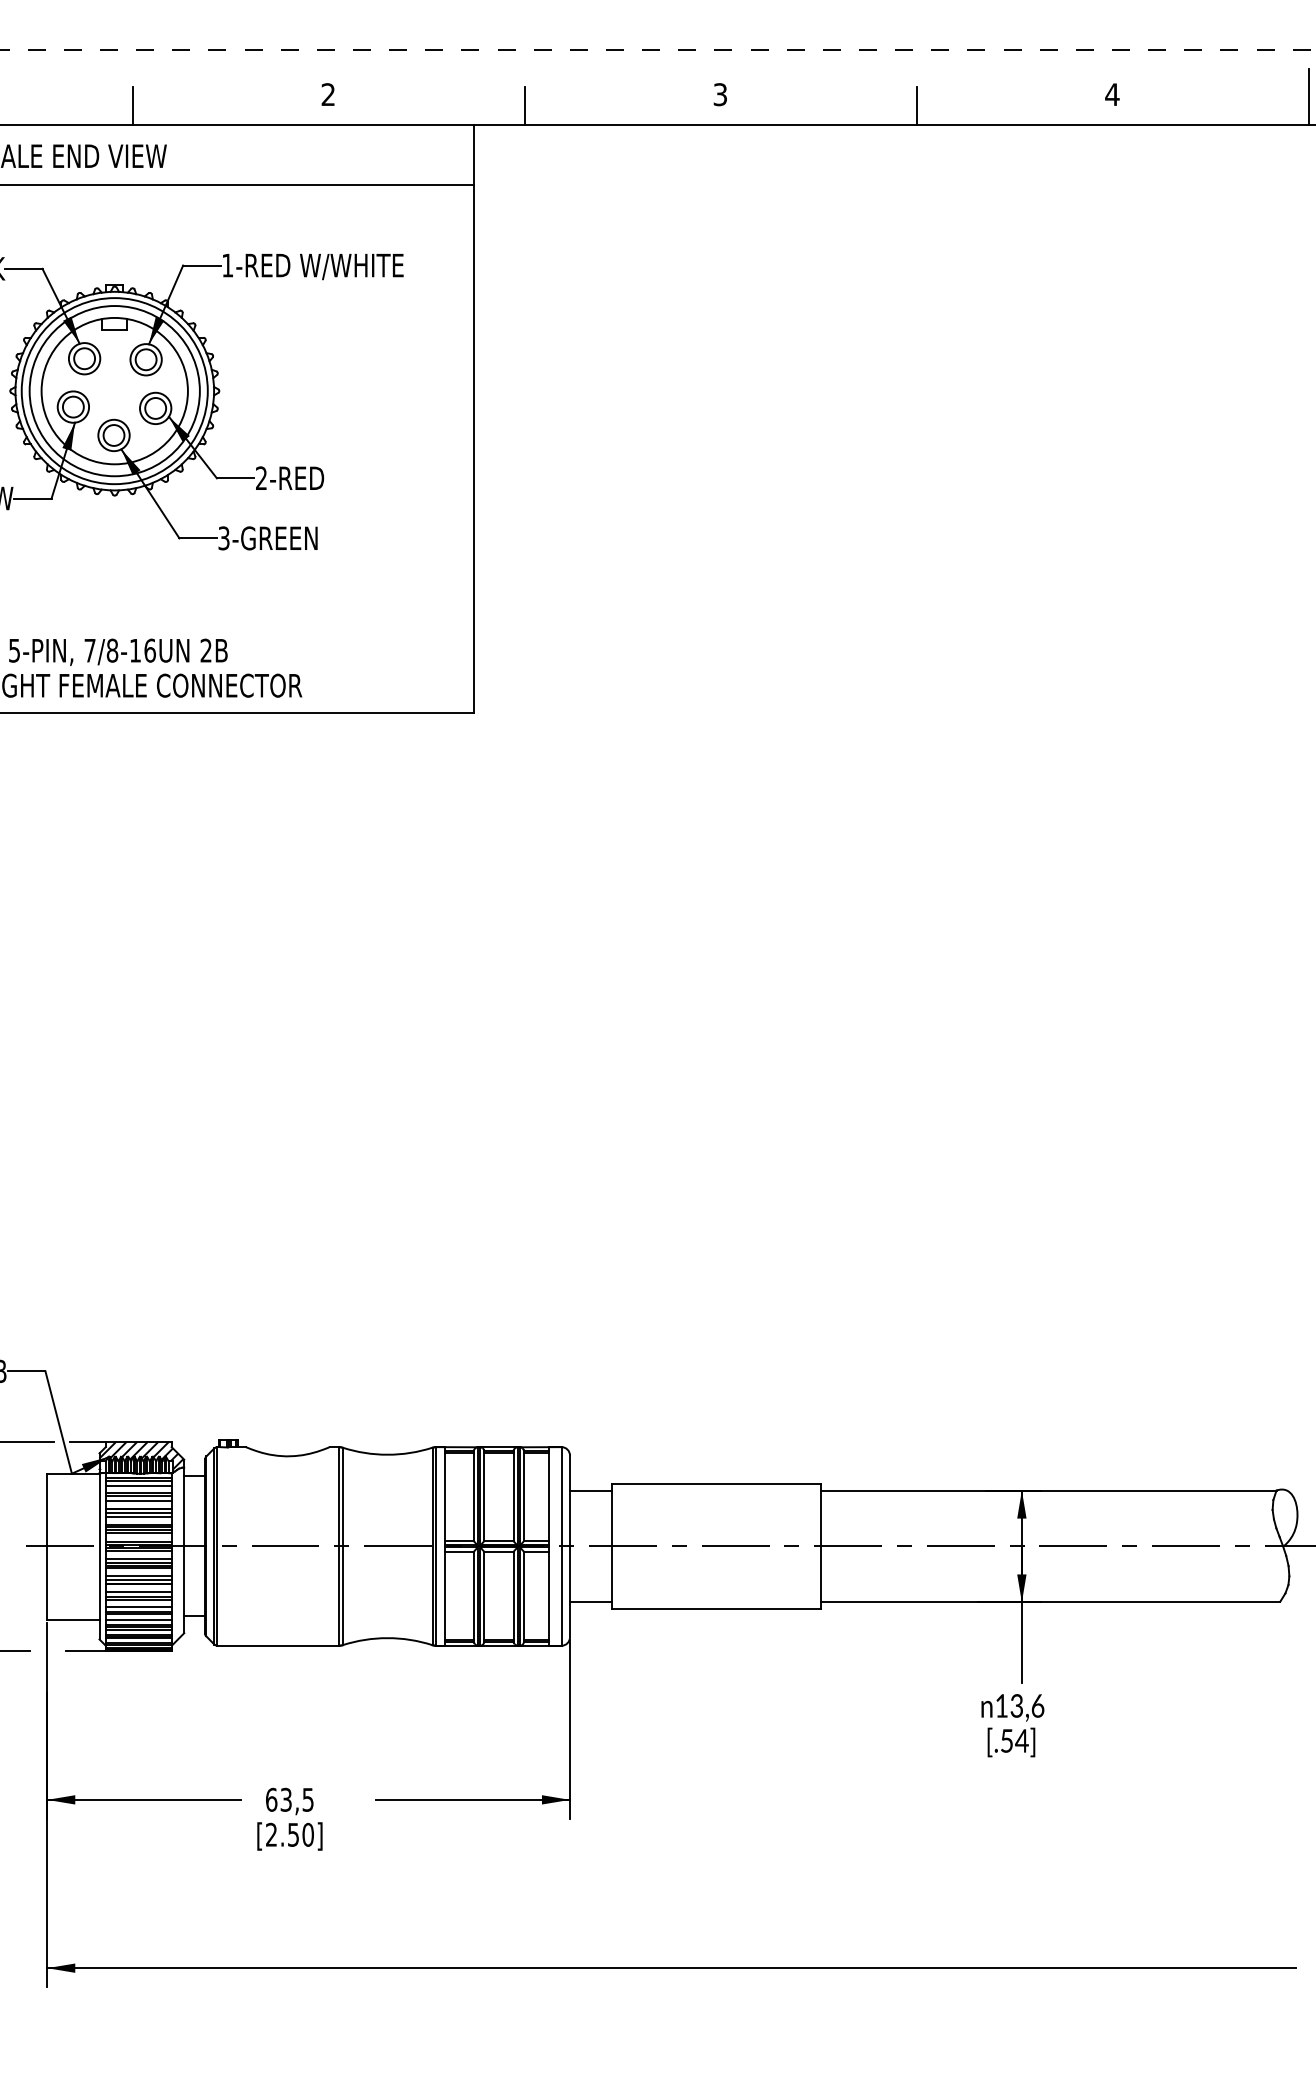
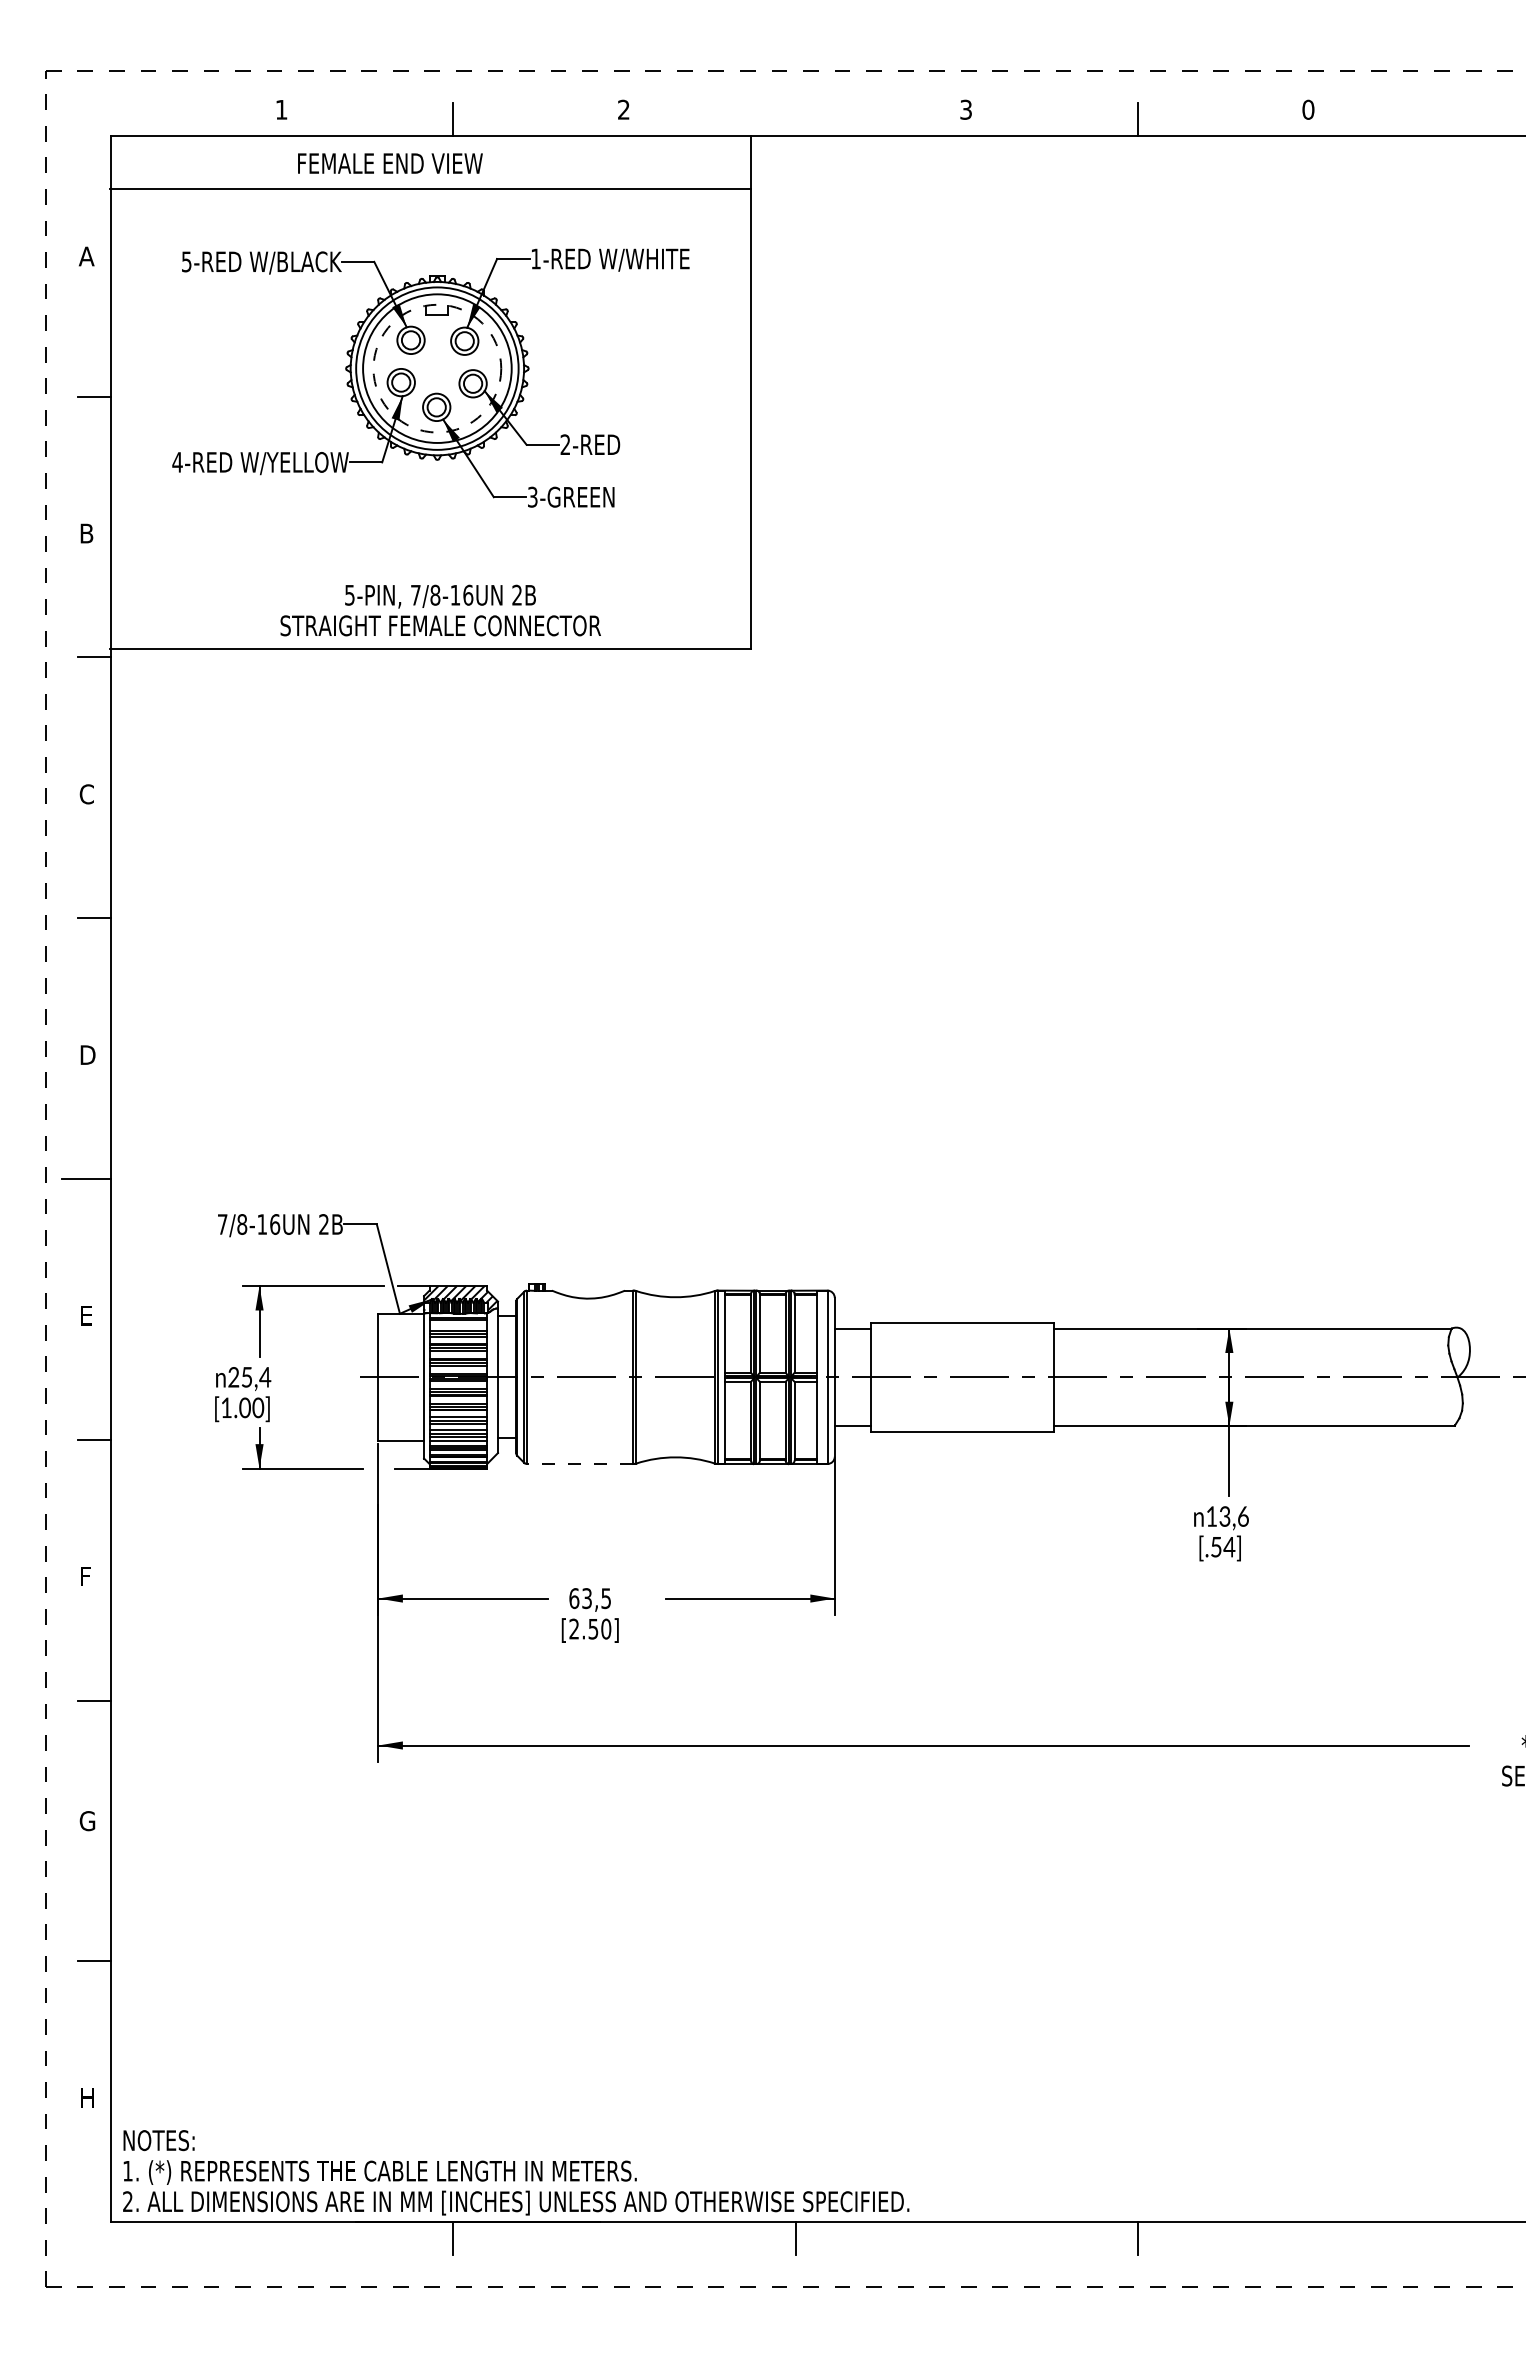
text: (1112, 94) -> (1308, 109), 4 -> 0
line: (1309, 96) -> (1480, 111), removed
line: (524, 105) -> (795, 119), removed
circle: (114, 390) -> (437, 368), solid -> dashed
line: (138, 1485) -> (458, 1324), removed
line: (277, 1646) -> (579, 1464), solid -> dashed

